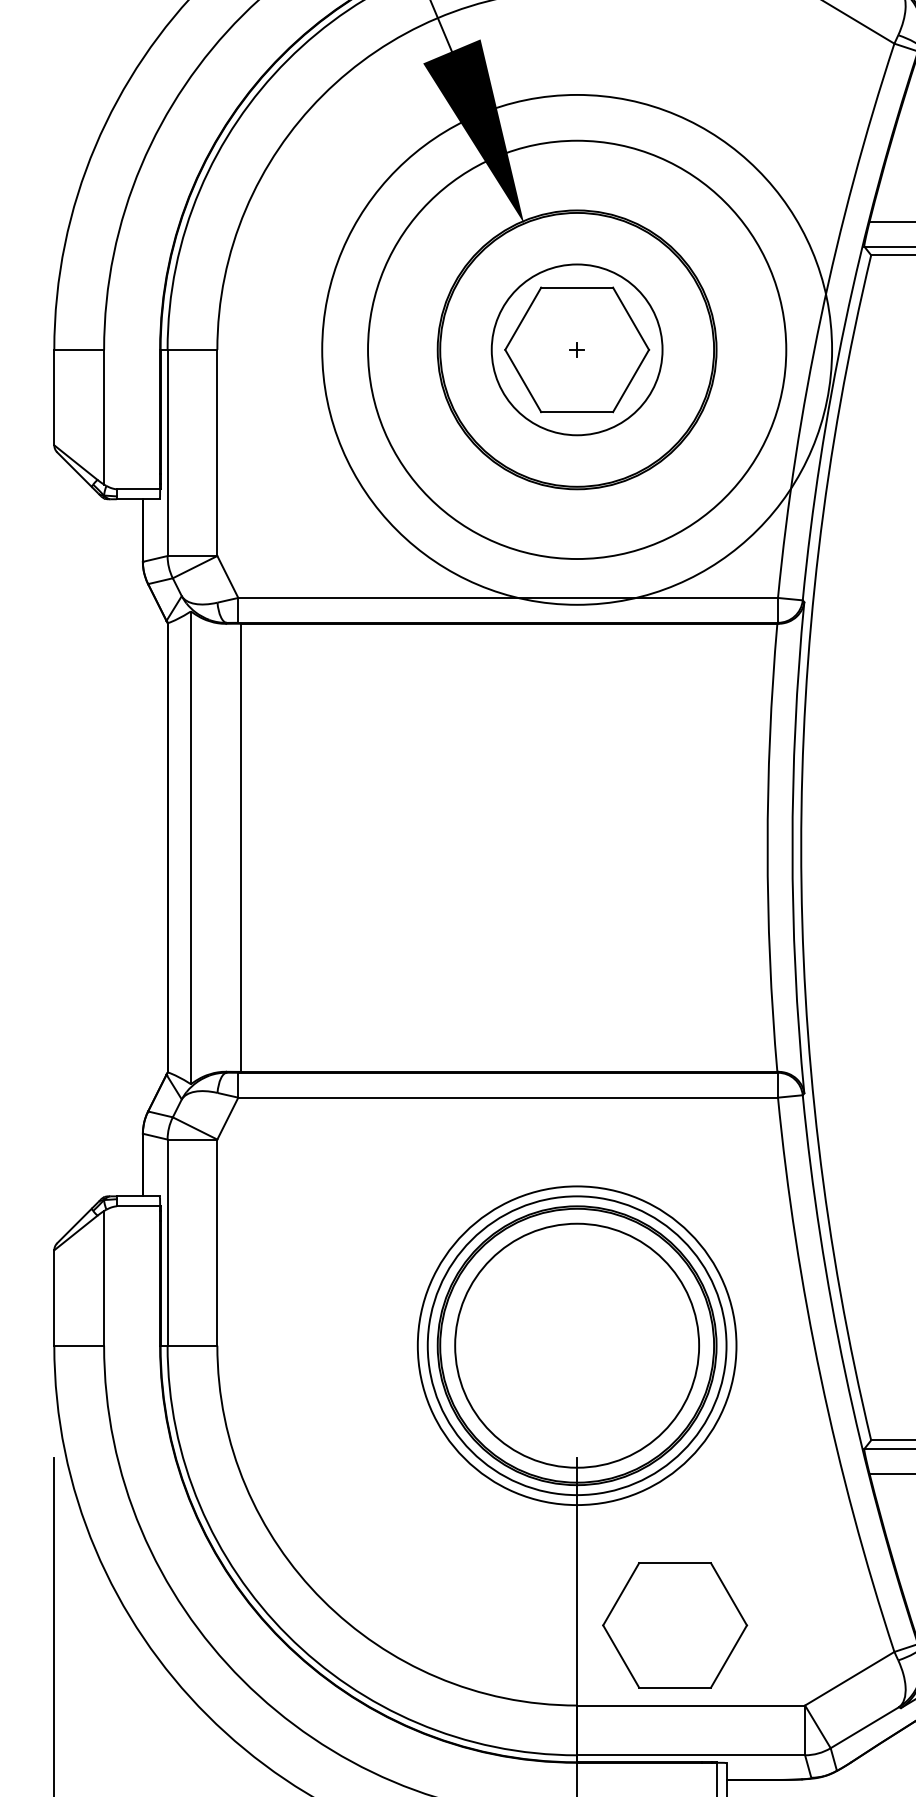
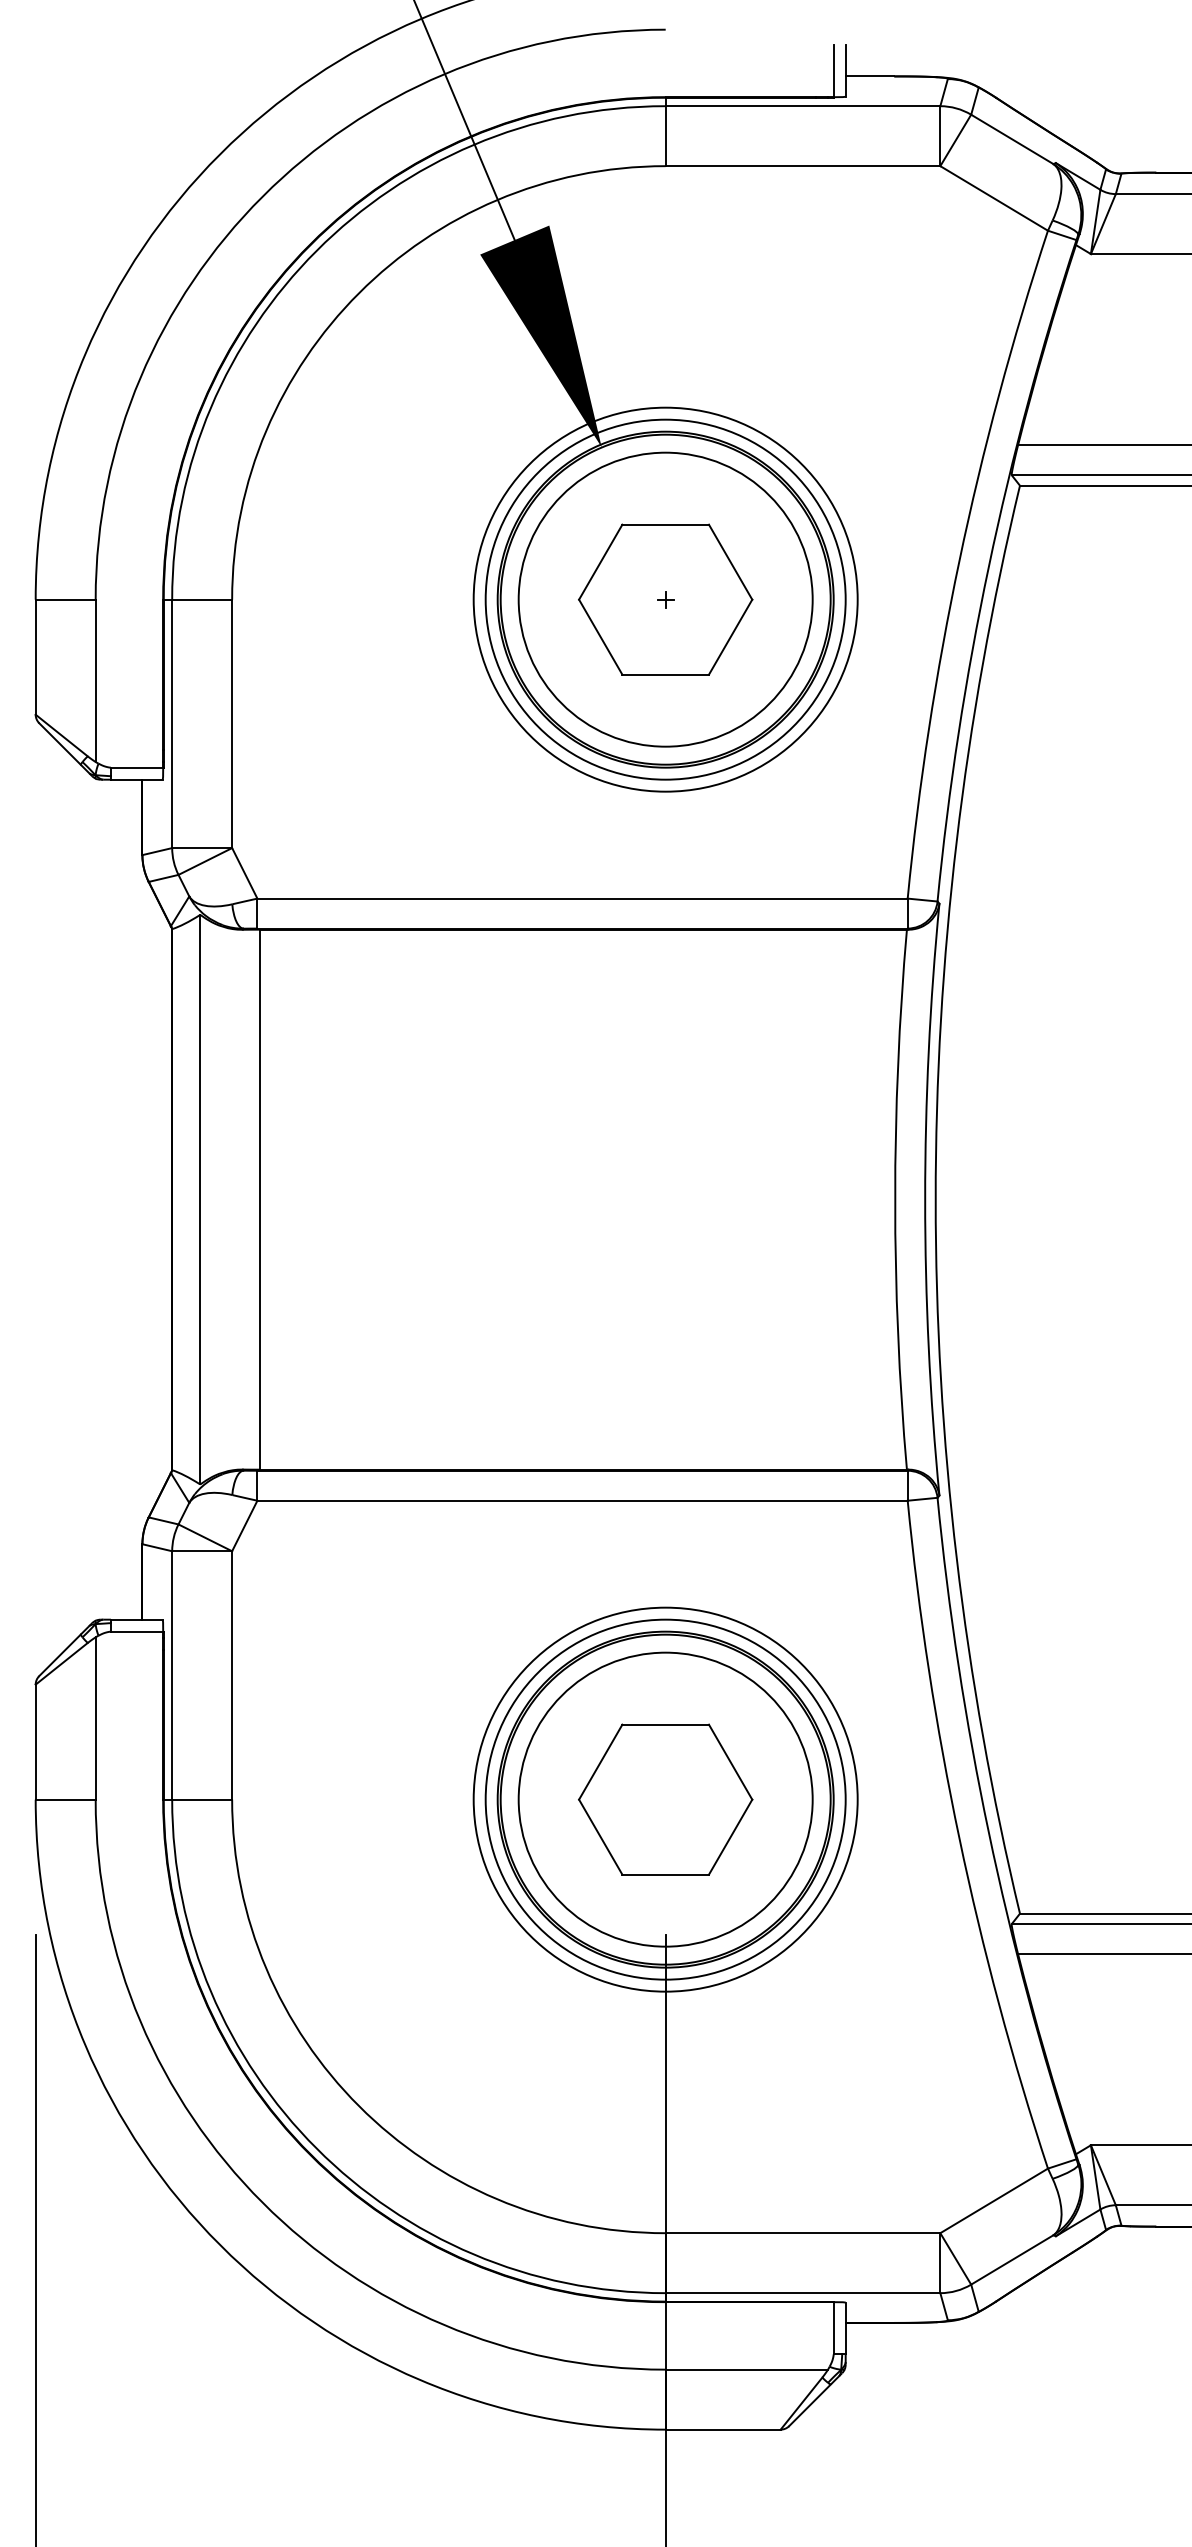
circle: (576, 349) -> (665, 599), size x0.62
circle: (576, 349) -> (665, 599), size x0.71
circle: (576, 349) -> (665, 599), size x1.43
part: (674, 1625) -> (665, 1799), moved

